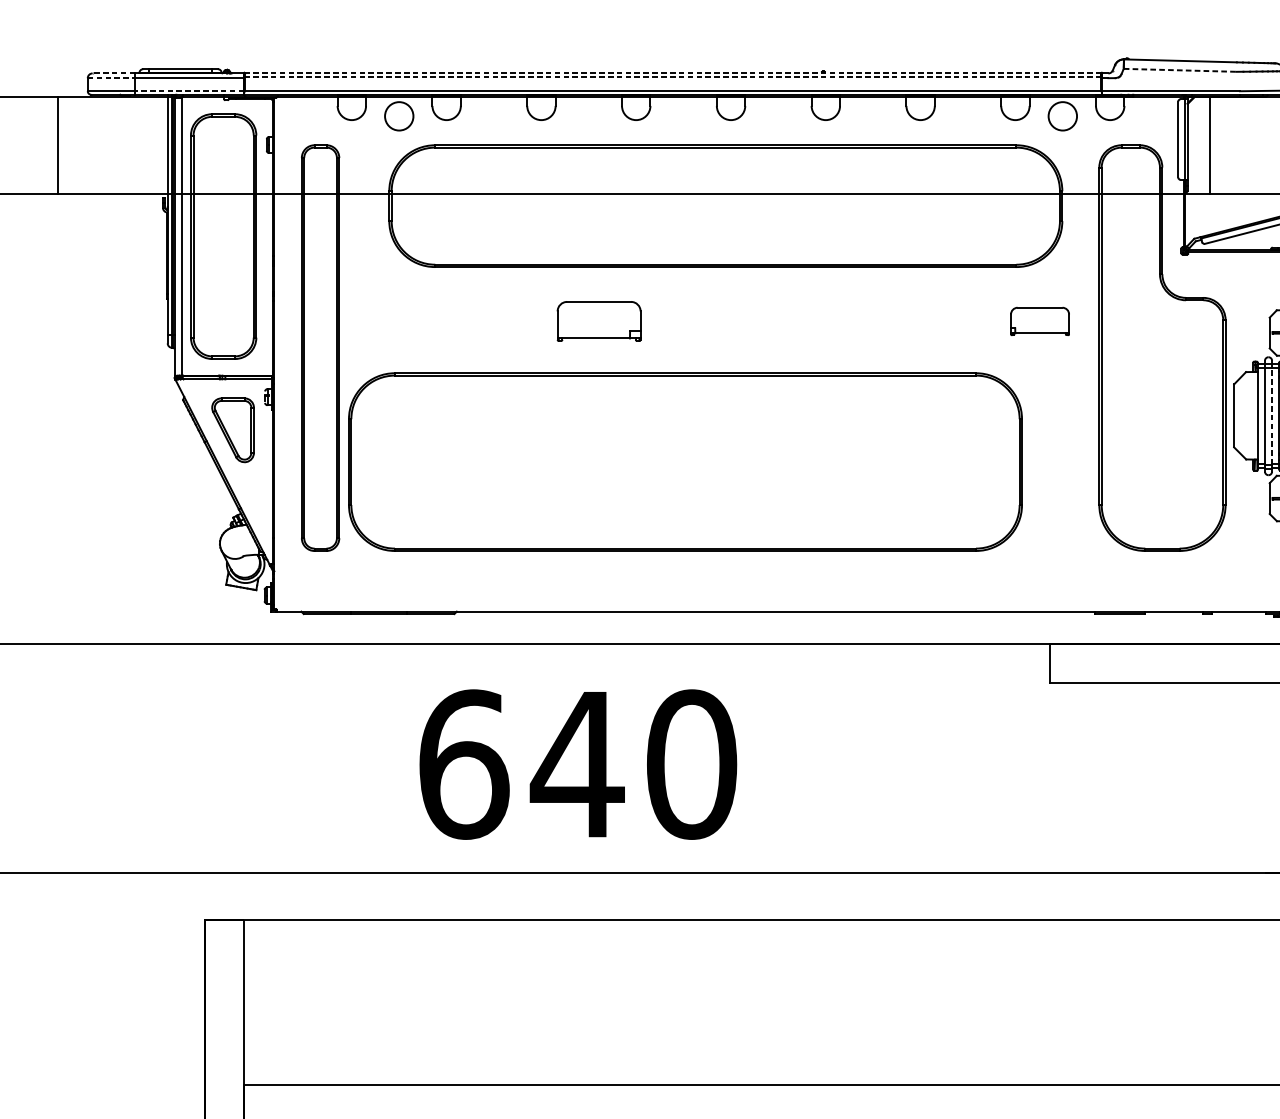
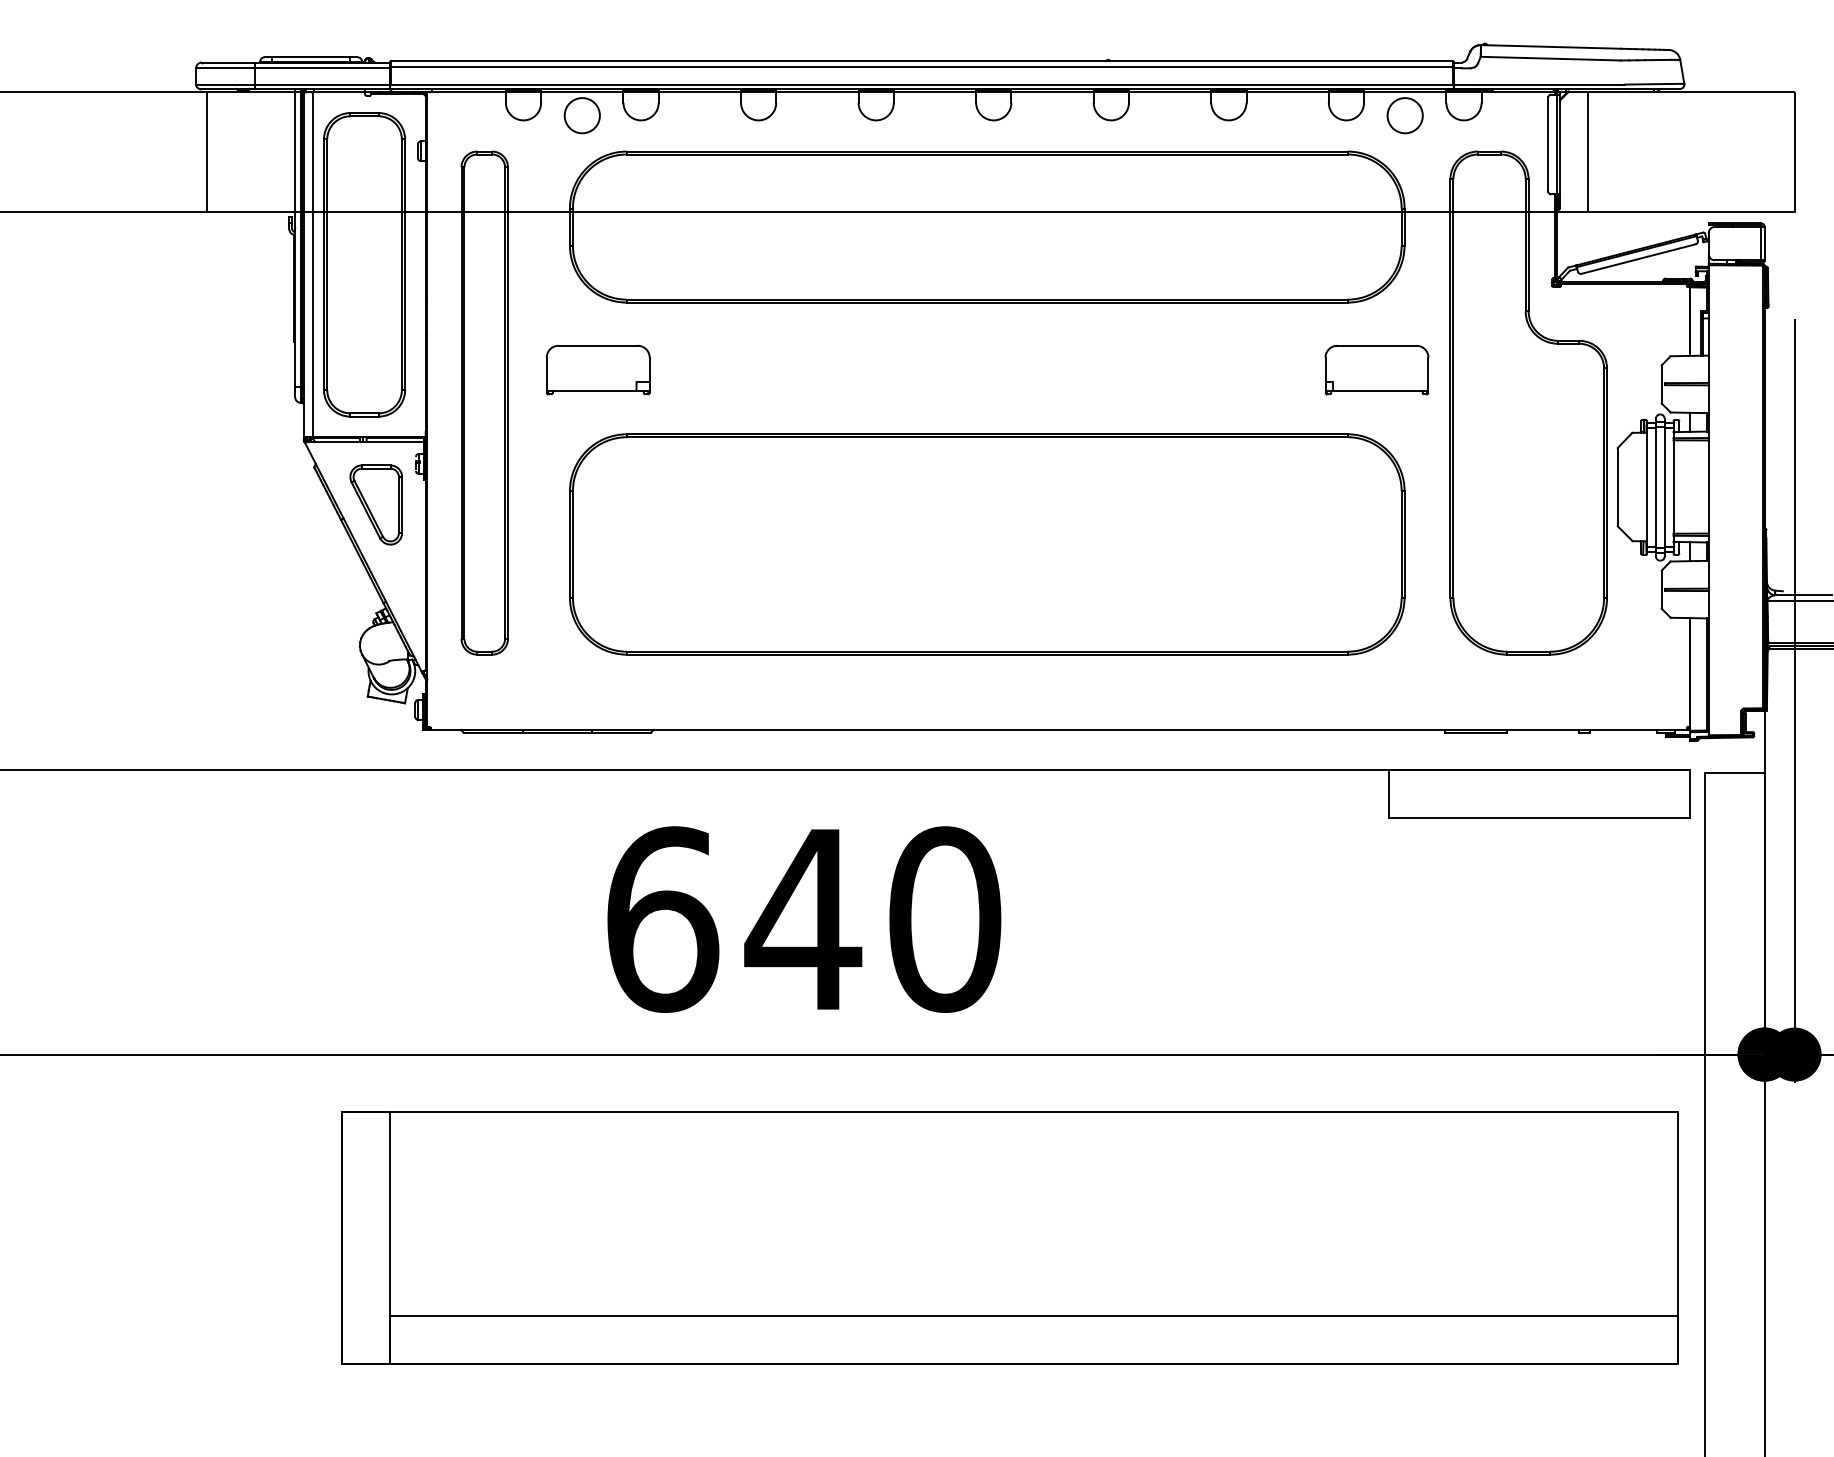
line: (1180, 70) -> (1551, 58), dashed -> solid
line: (672, 72) -> (921, 61), dashed -> solid
line: (113, 73) -> (227, 62), dashed -> solid
line: (672, 77) -> (921, 67), dashed -> solid
line: (111, 78) -> (225, 68), dashed -> solid
line: (189, 91) -> (322, 84), dashed -> solid
line: (58, 145) -> (206, 151), moved
part: (598, 321) -> (597, 369), moved
part: (1039, 321) -> (1376, 369), size x1.43
line: (1271, 416) -> (1664, 487), dashed -> solid
part: (685, 462) -> (987, 544), moved

